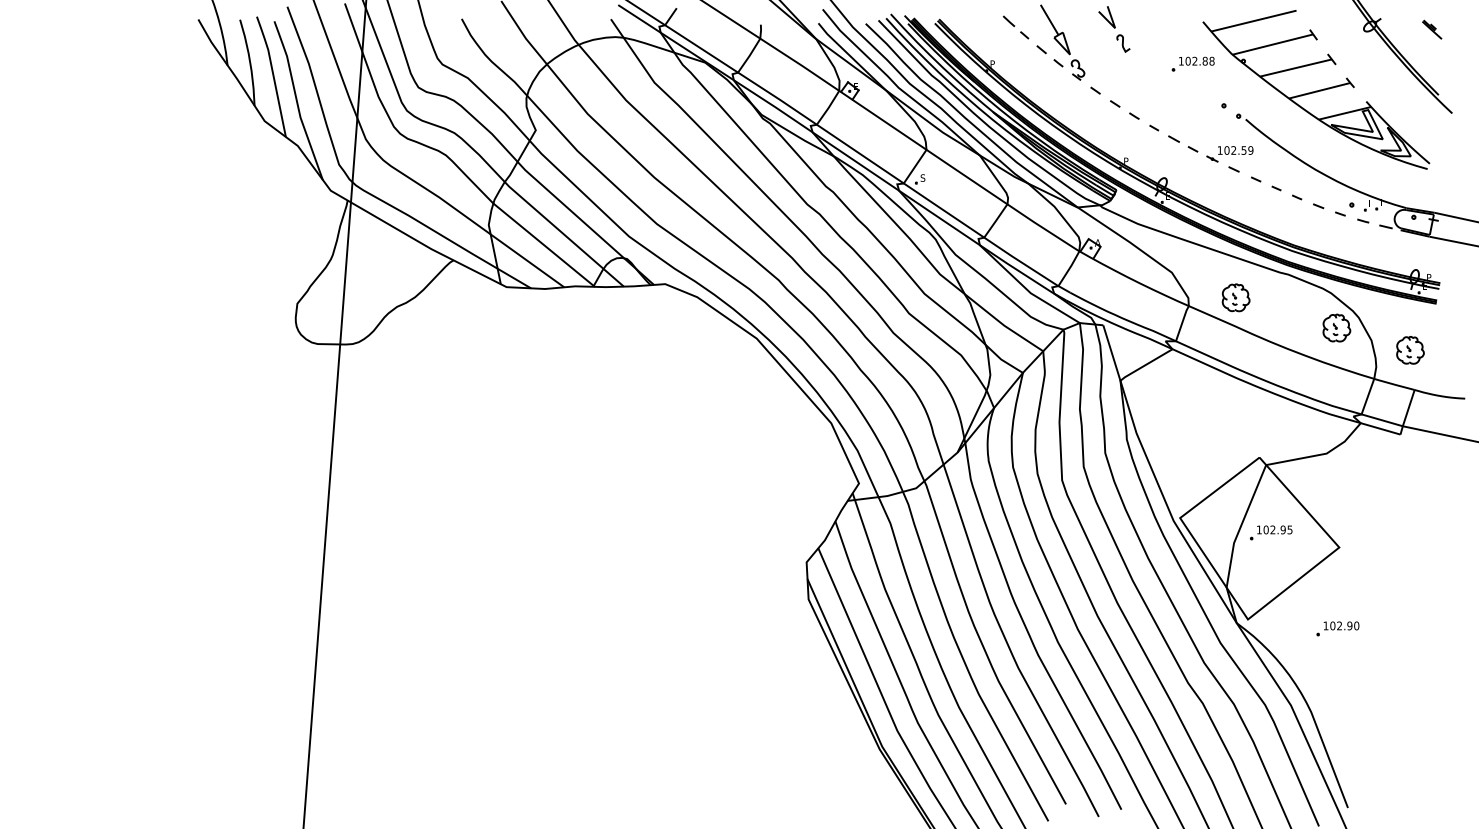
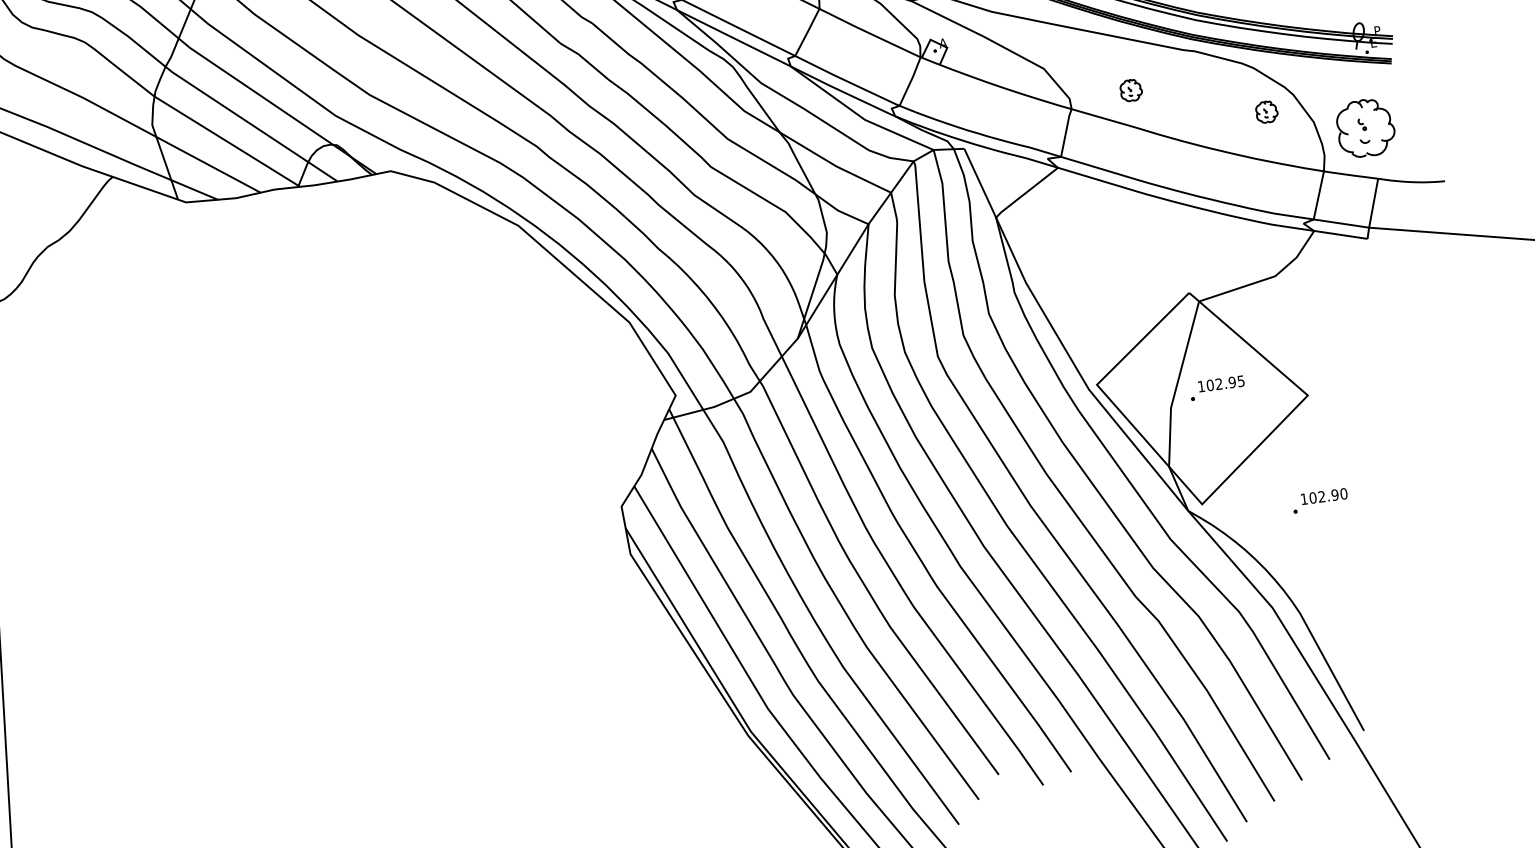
part: (1235, 297) -> (1130, 90), size x0.6
part: (1336, 327) -> (1266, 111), size x0.6
part: (1410, 350) -> (1365, 128), size x1.6

